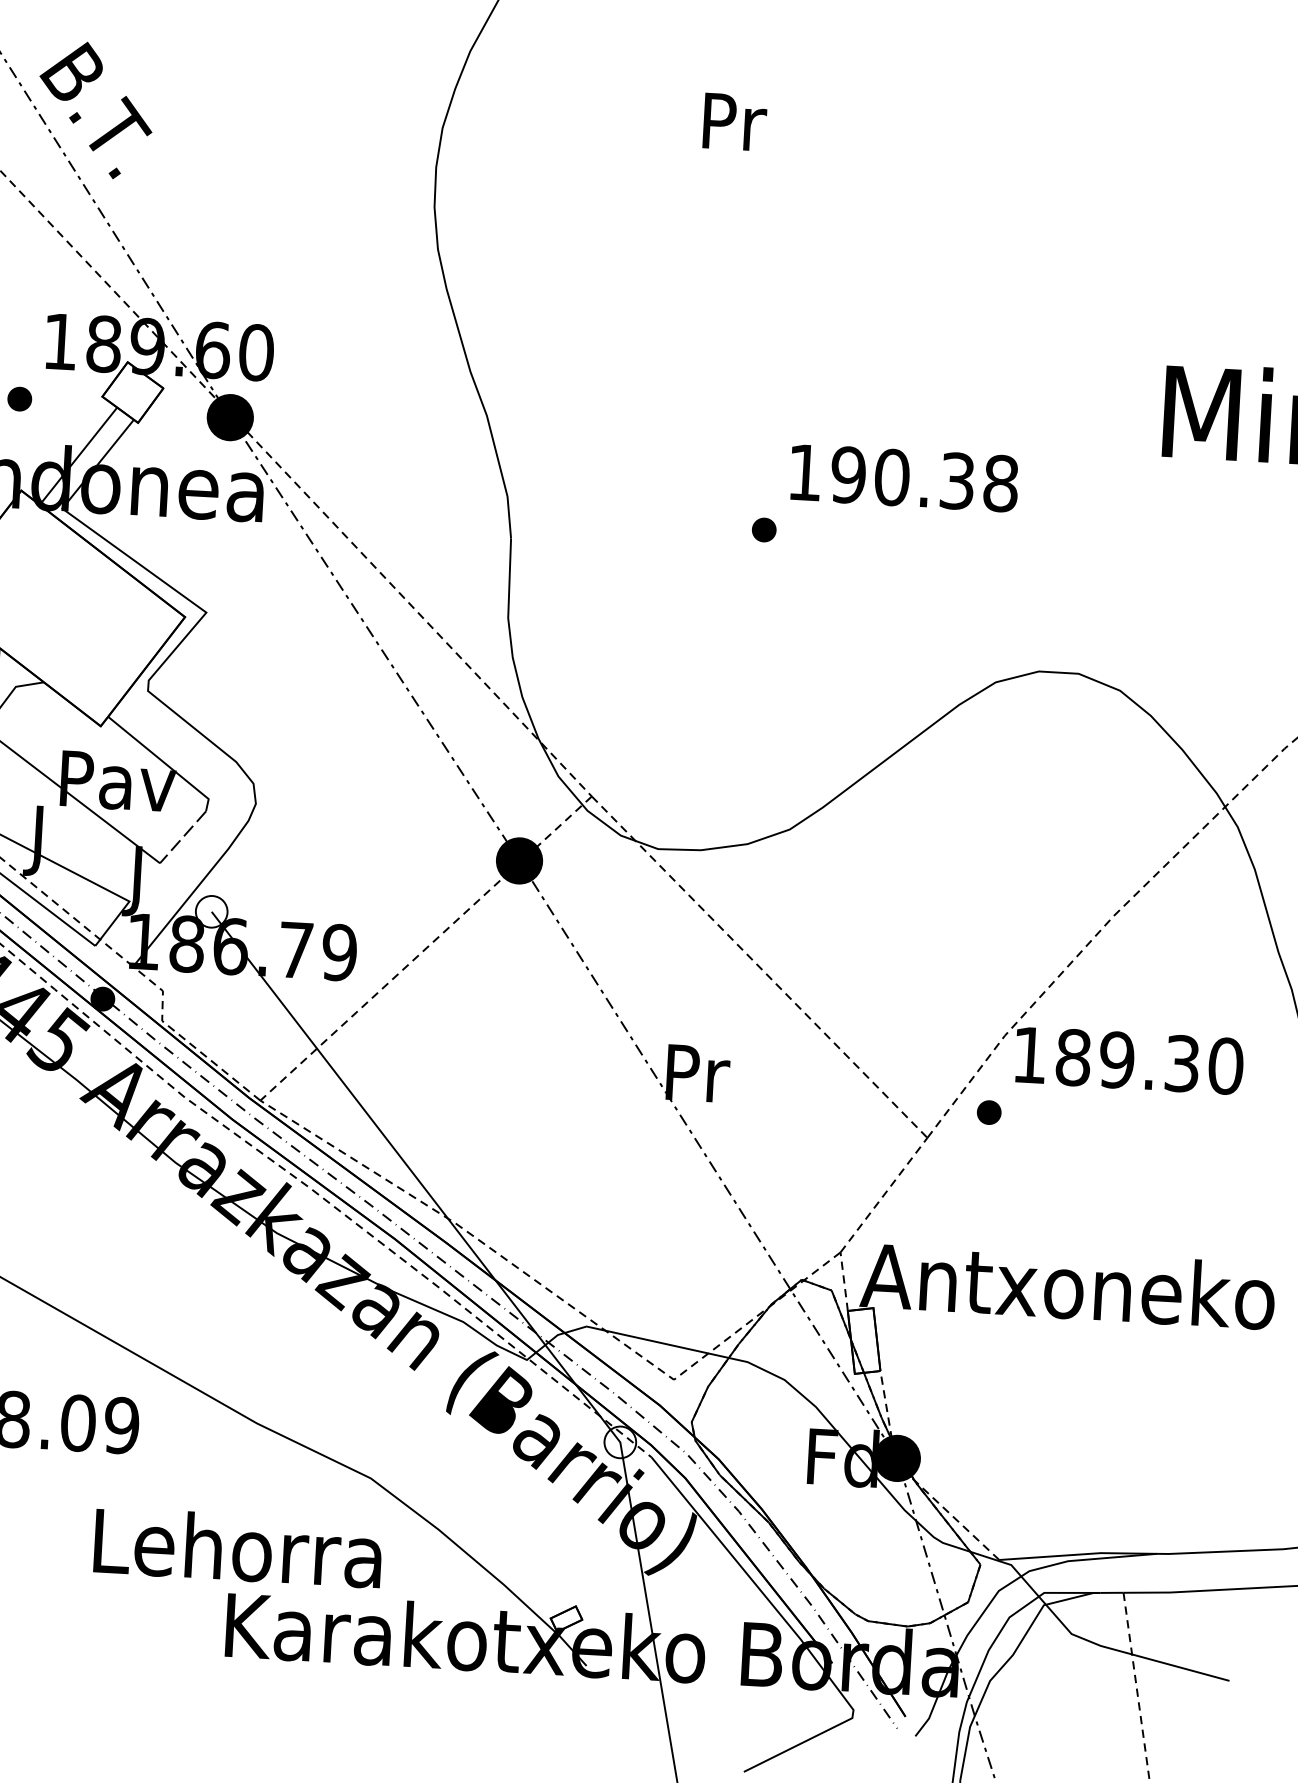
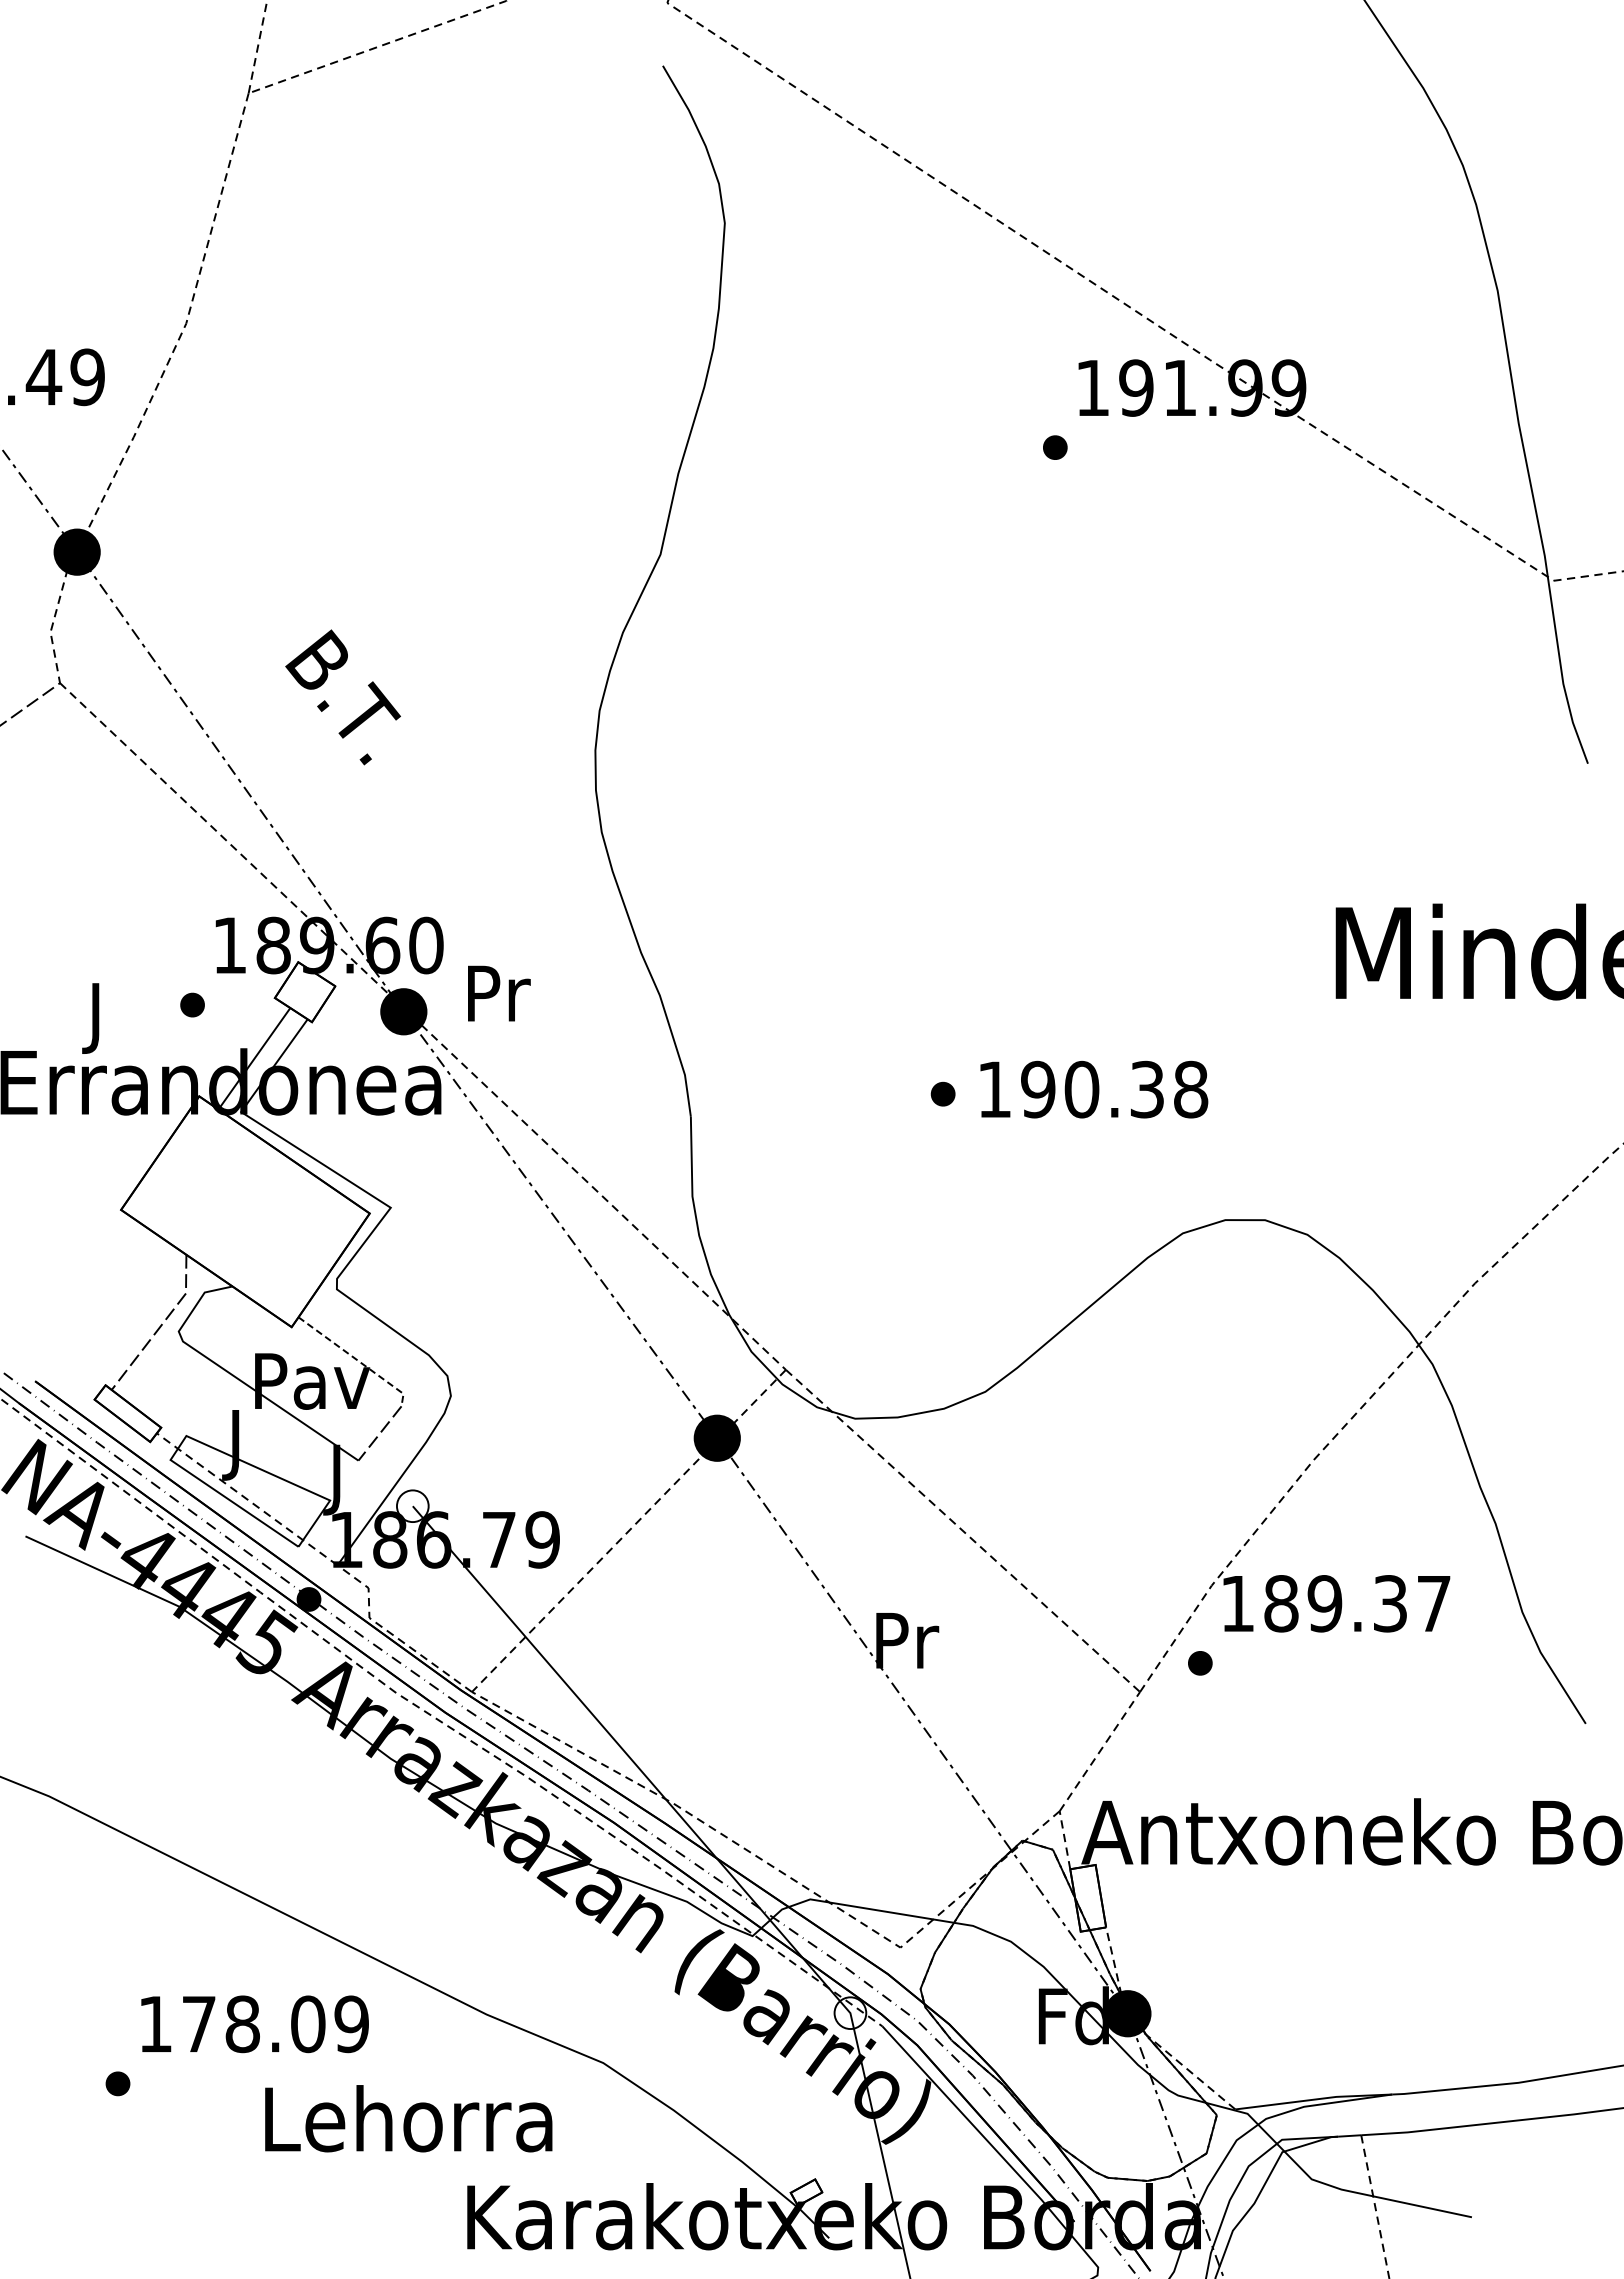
text: (94, 110) -> (342, 697), moved
text: (735, 122) -> (499, 993), moved
text: (904, 478) -> (1094, 1089), moved
line: (163, 762) -> (356, 1359), solid -> dashed
text: (1226, 1065) -> (1434, 1603), 189.30 -> 189.37
text: (237, 1547) -> (408, 2118), moved

